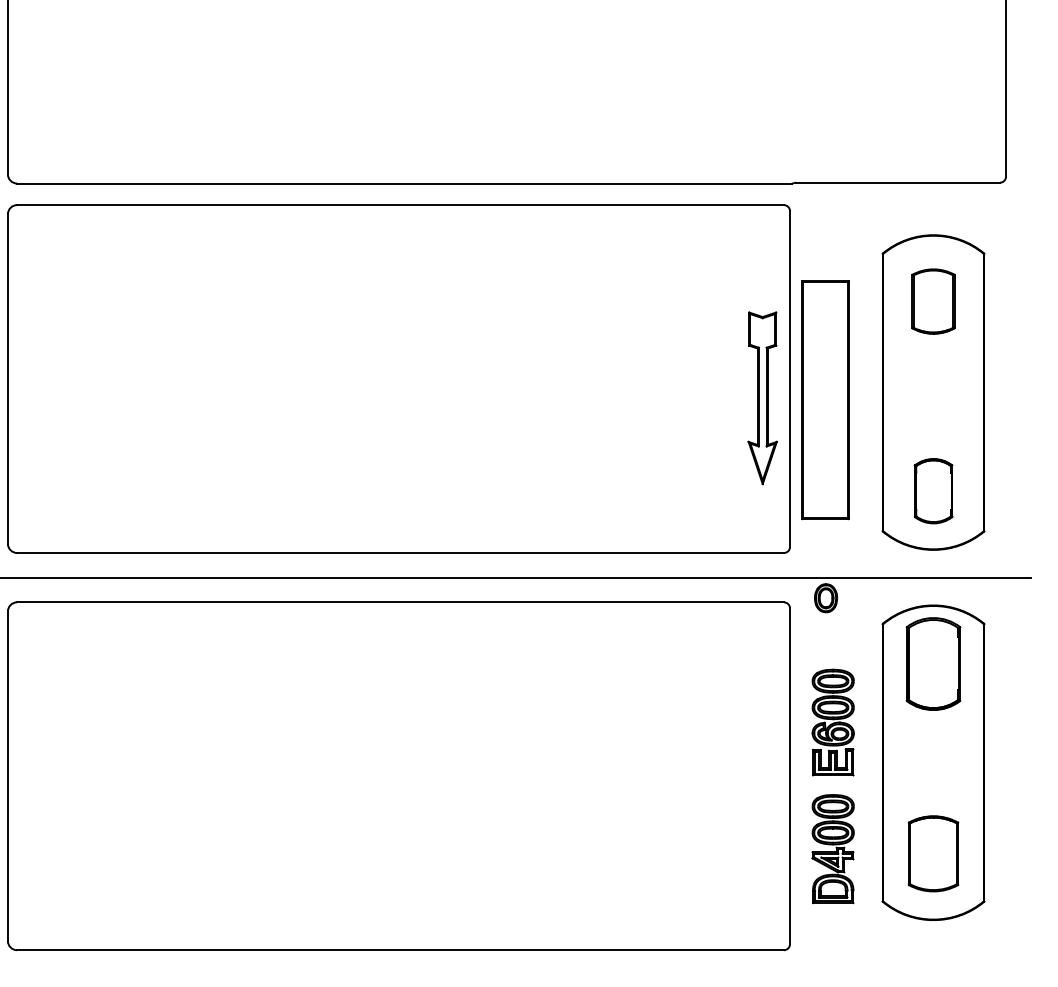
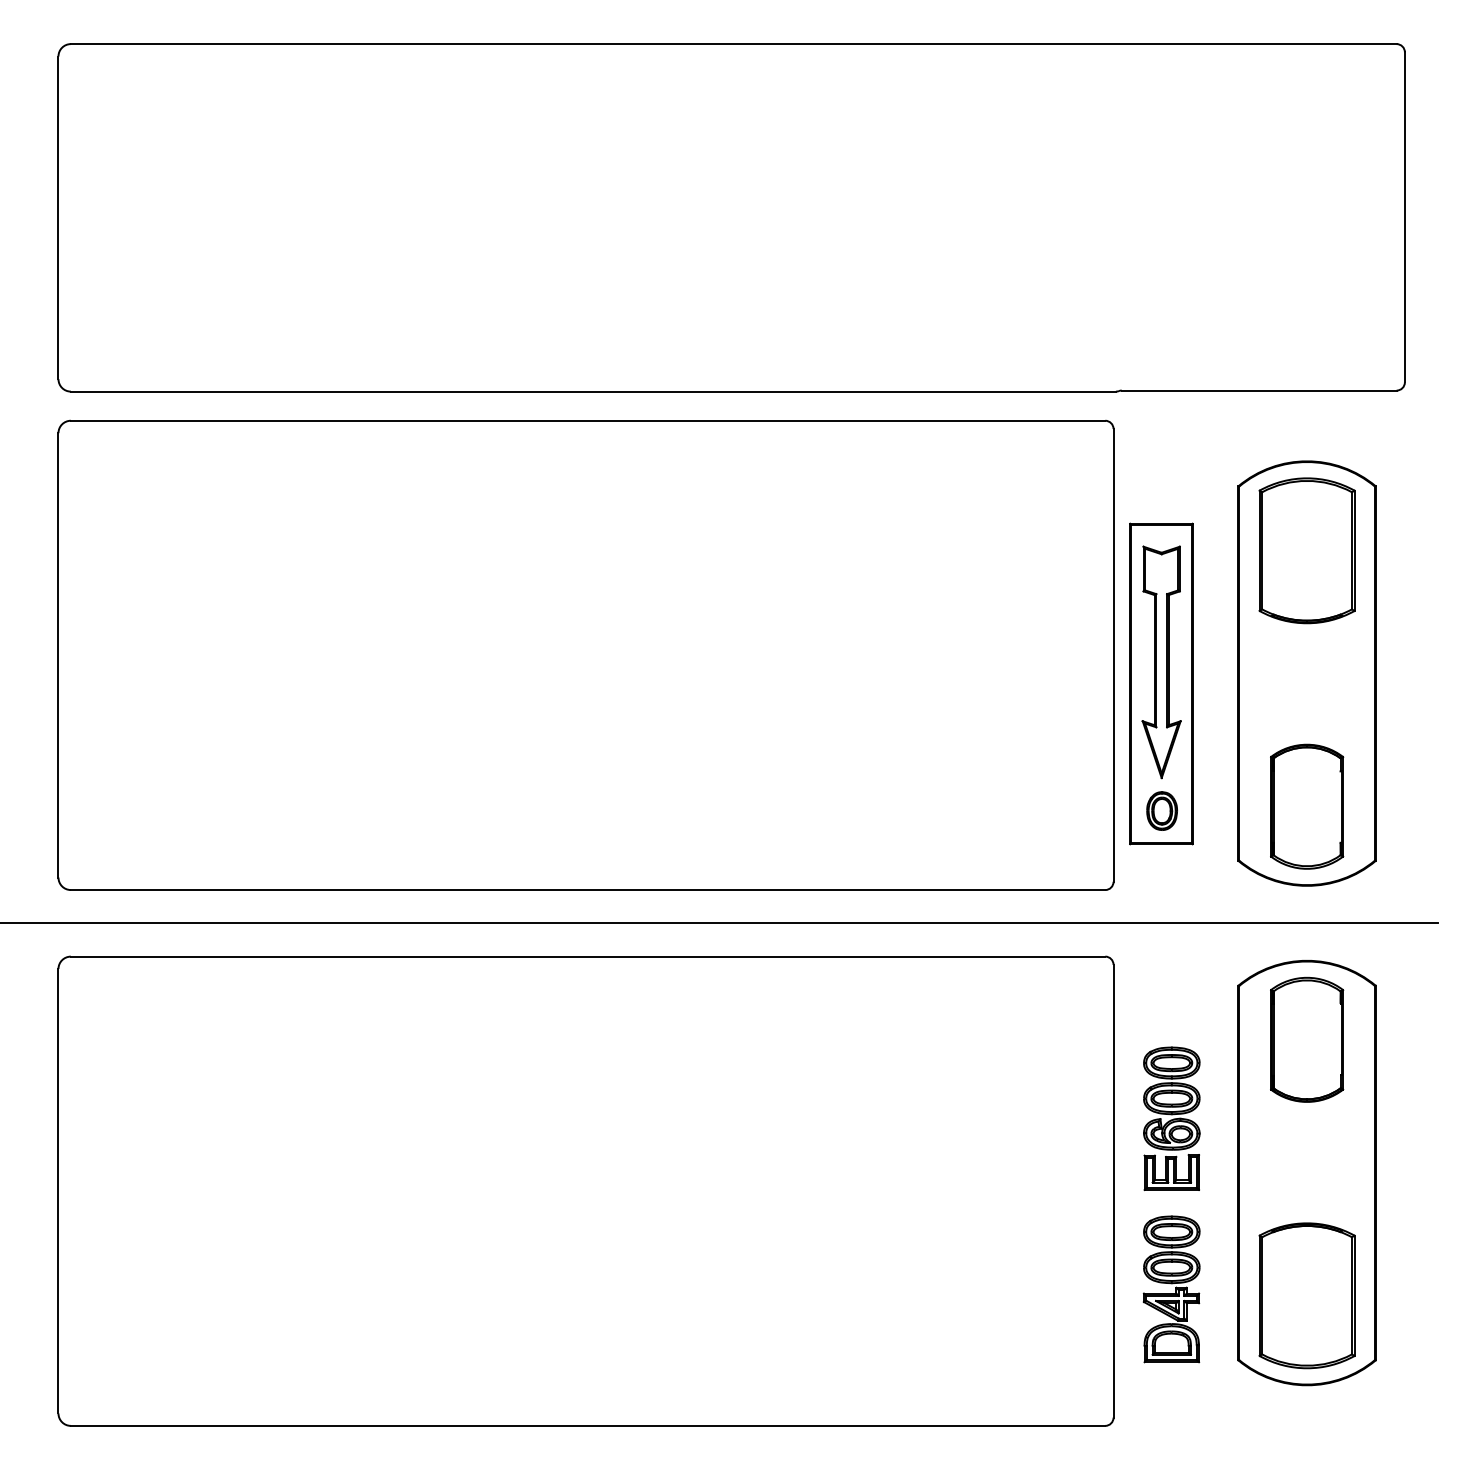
part: (933, 301) -> (1306, 550), size x1.67
part: (762, 398) -> (1161, 662), moved
part: (933, 491) -> (1307, 806), size x1.43
part: (825, 597) -> (1161, 810), moved
part: (933, 853) -> (1306, 1295), size x1.43

